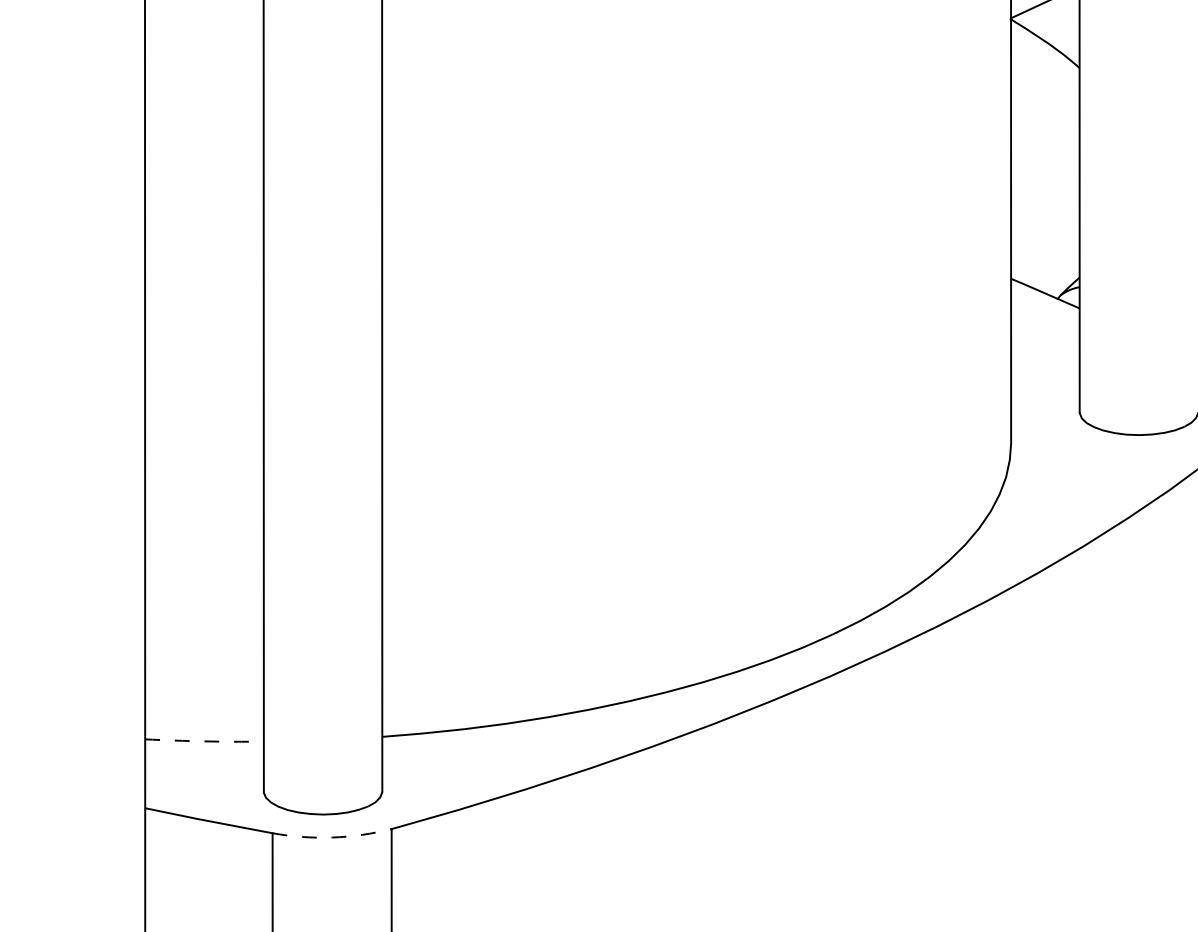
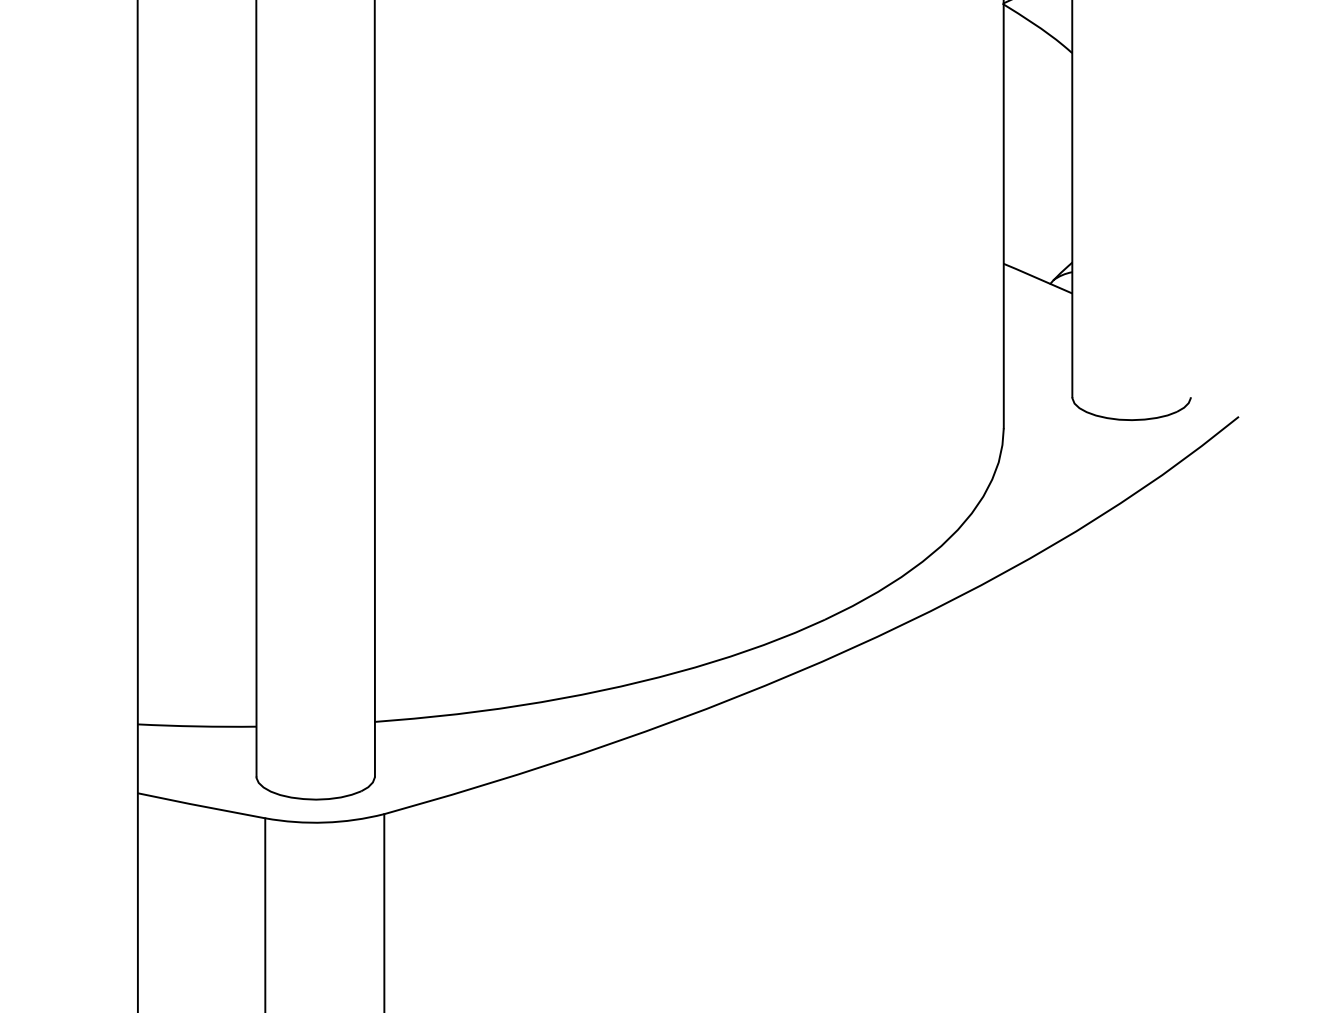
arc: (204, 741) -> (197, 726), dashed -> solid
arc: (331, 837) -> (324, 822), dashed -> solid

